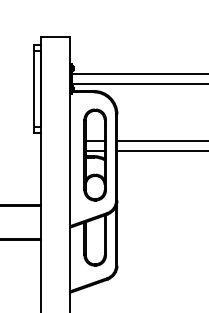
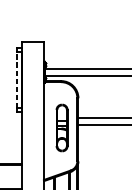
line: (33, 88) -> (16, 79), solid -> dashed
part: (94, 154) -> (61, 127), size x0.7

